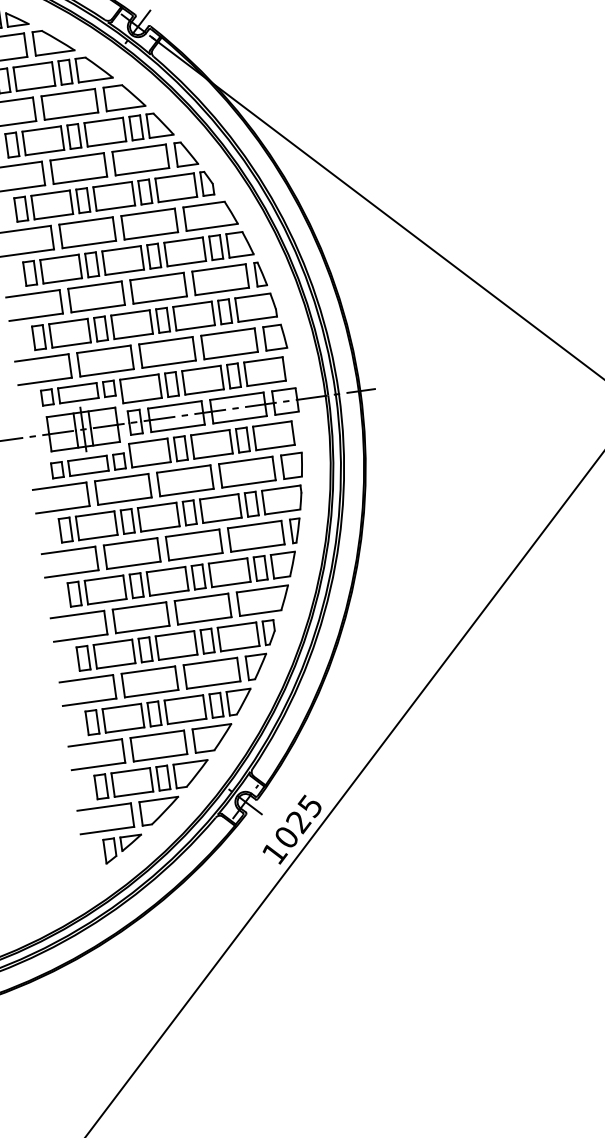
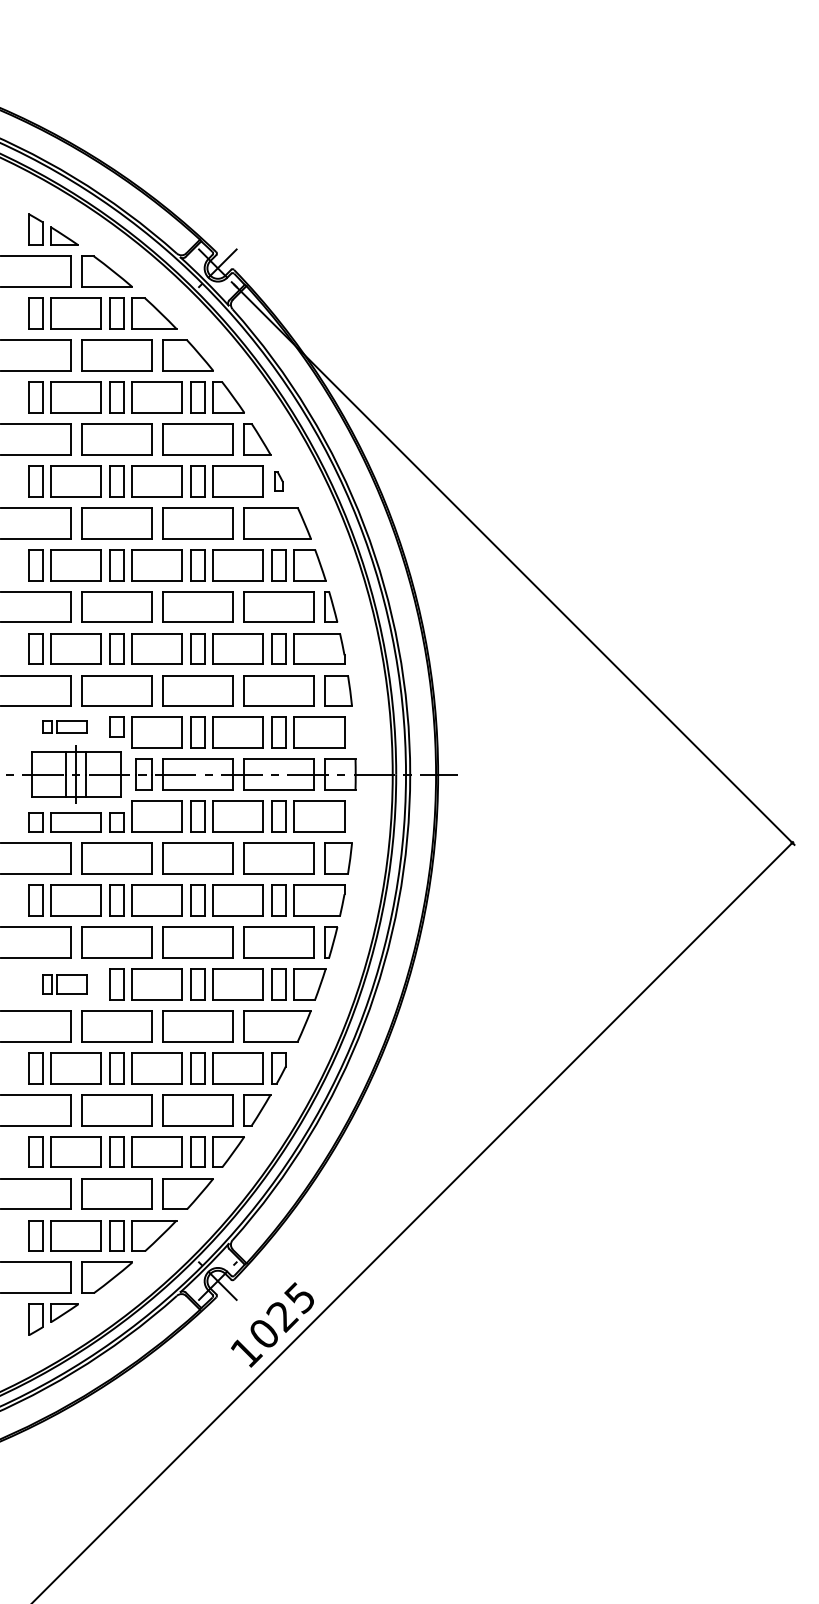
part: (207, 183) -> (278, 481), size x0.6
part: (69, 393) -> (64, 726), size x0.6
part: (96, 591) -> (64, 984), size x0.6

